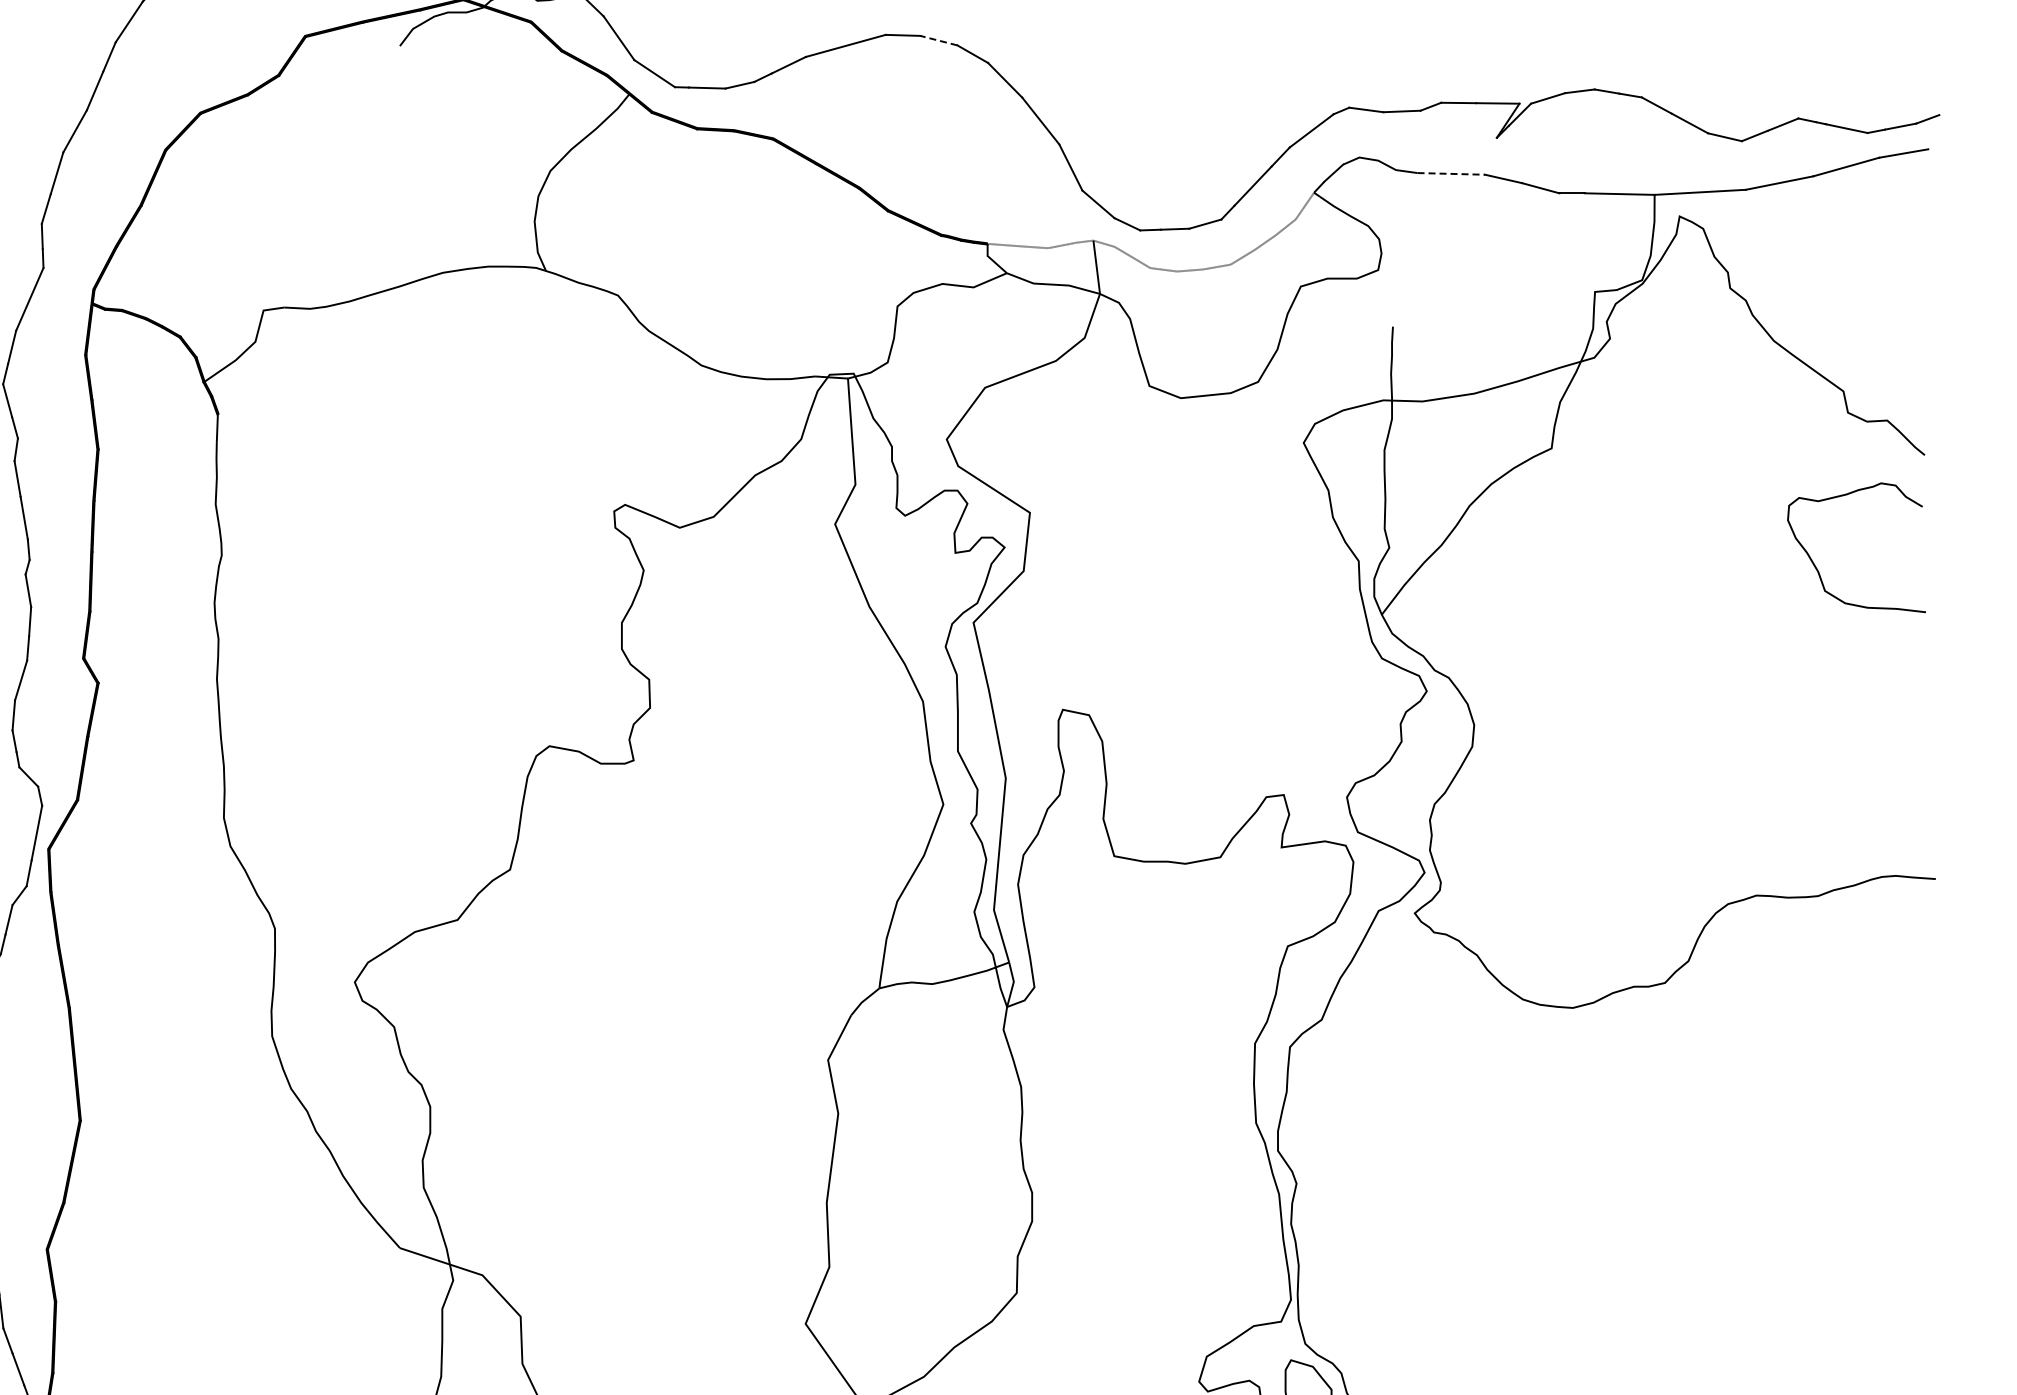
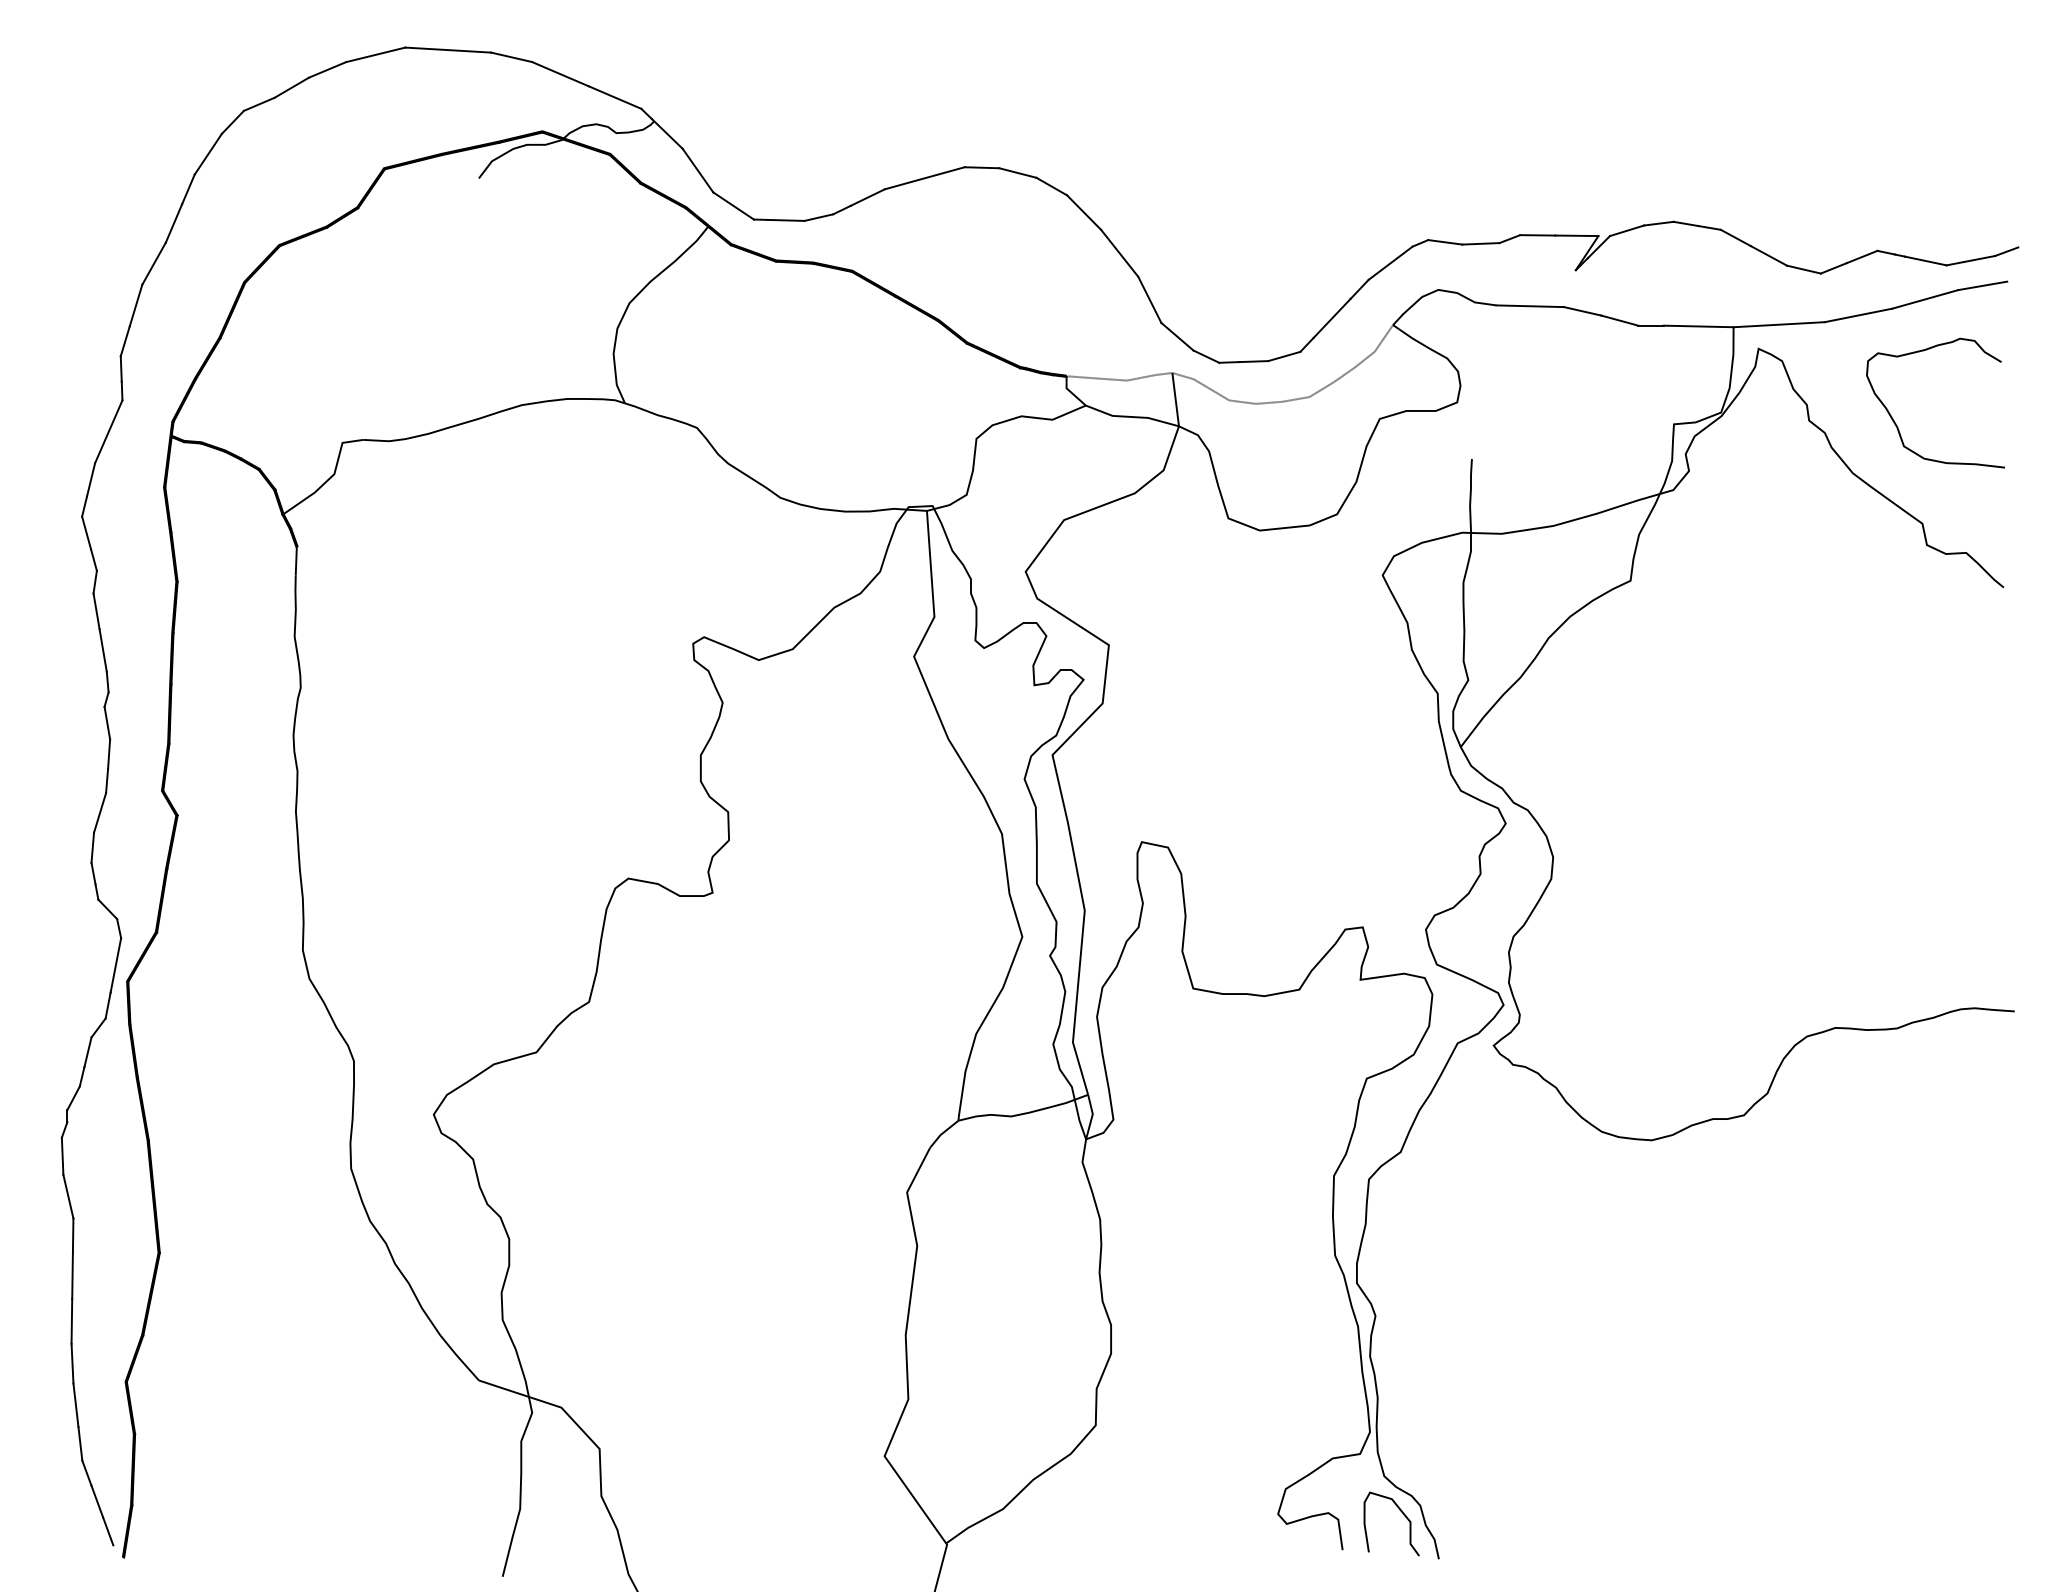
line: (938, 40) -> (1017, 172), dashed -> solid
line: (1451, 174) -> (1530, 306), dashed -> solid
curve: (1817, 568) -> (1896, 423), moved

